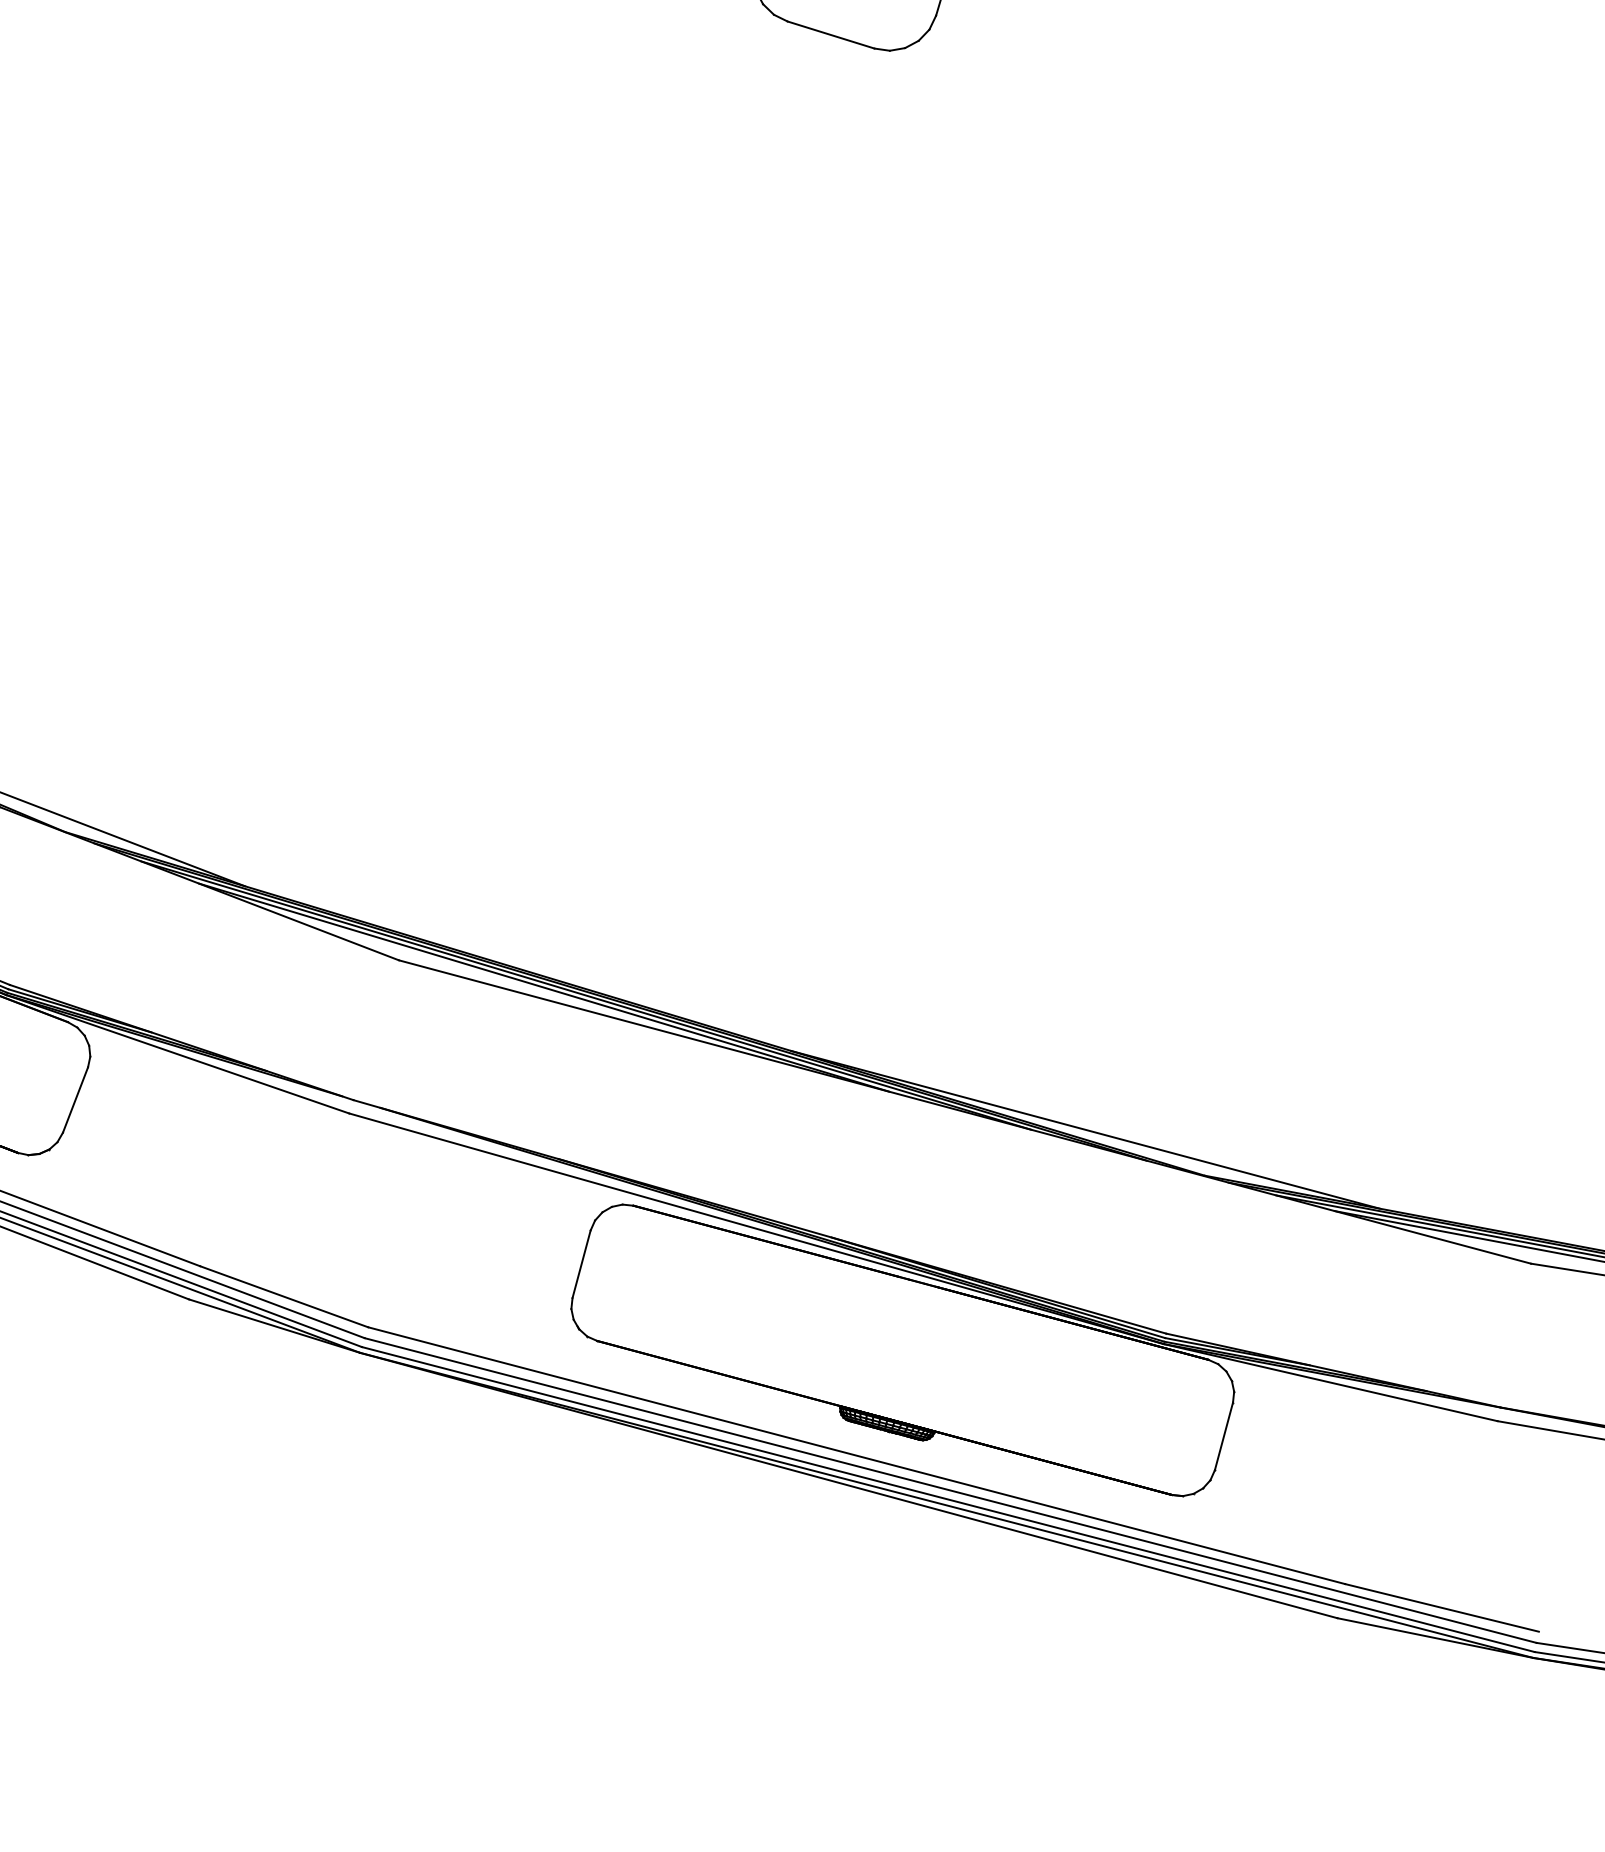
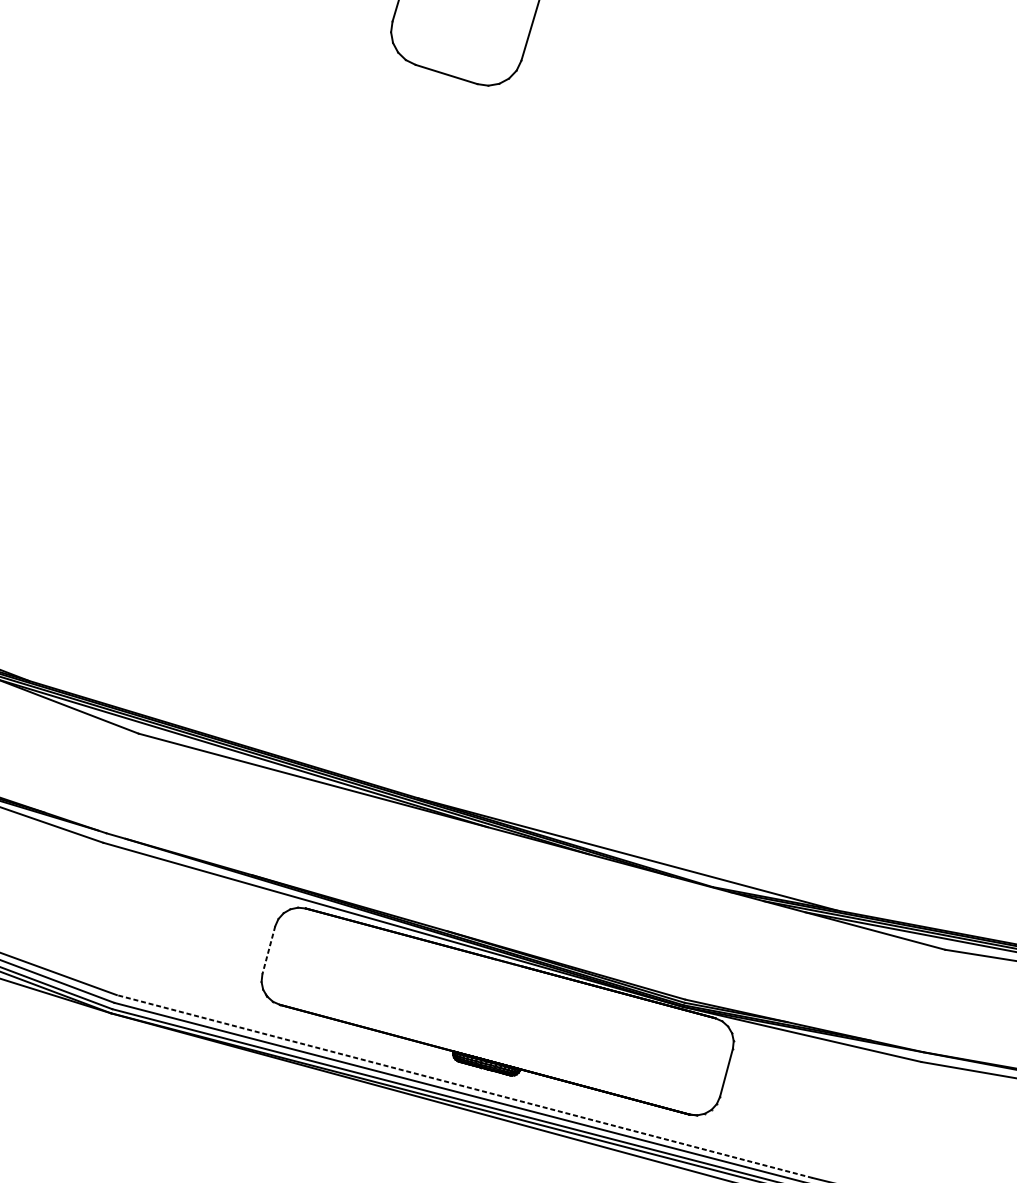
line: (581, 1264) -> (268, 950), solid -> dashed
line: (856, 1455) -> (464, 1086), solid -> dashed

